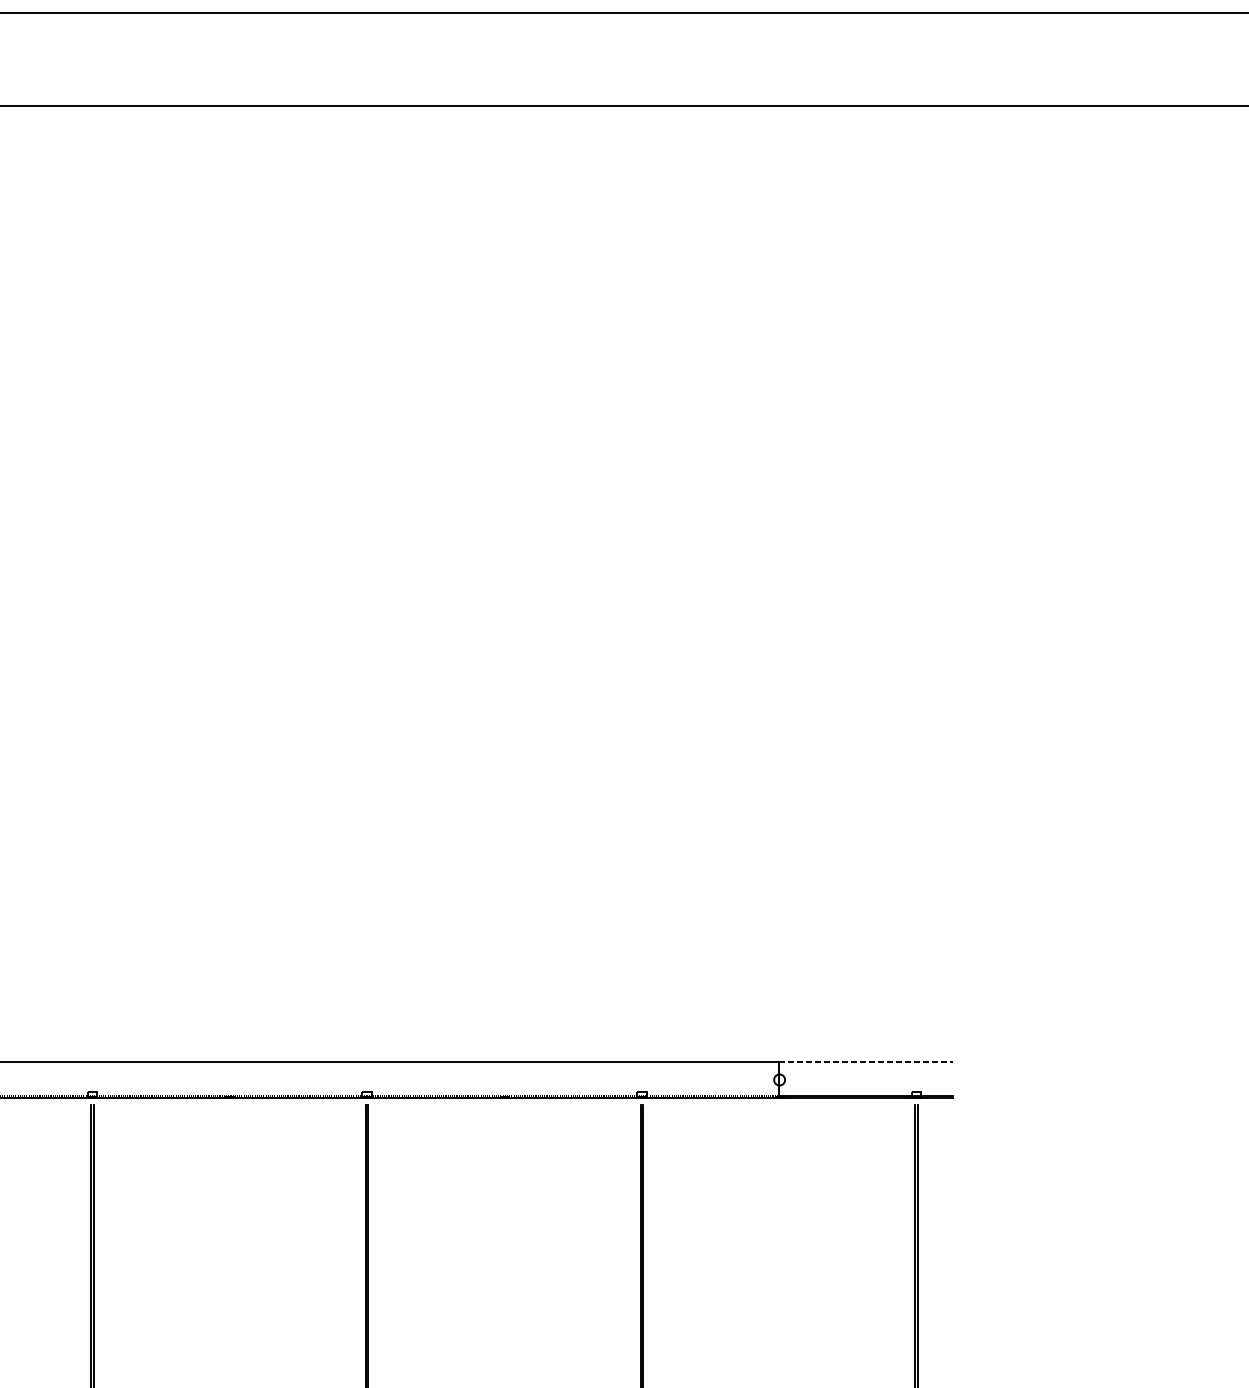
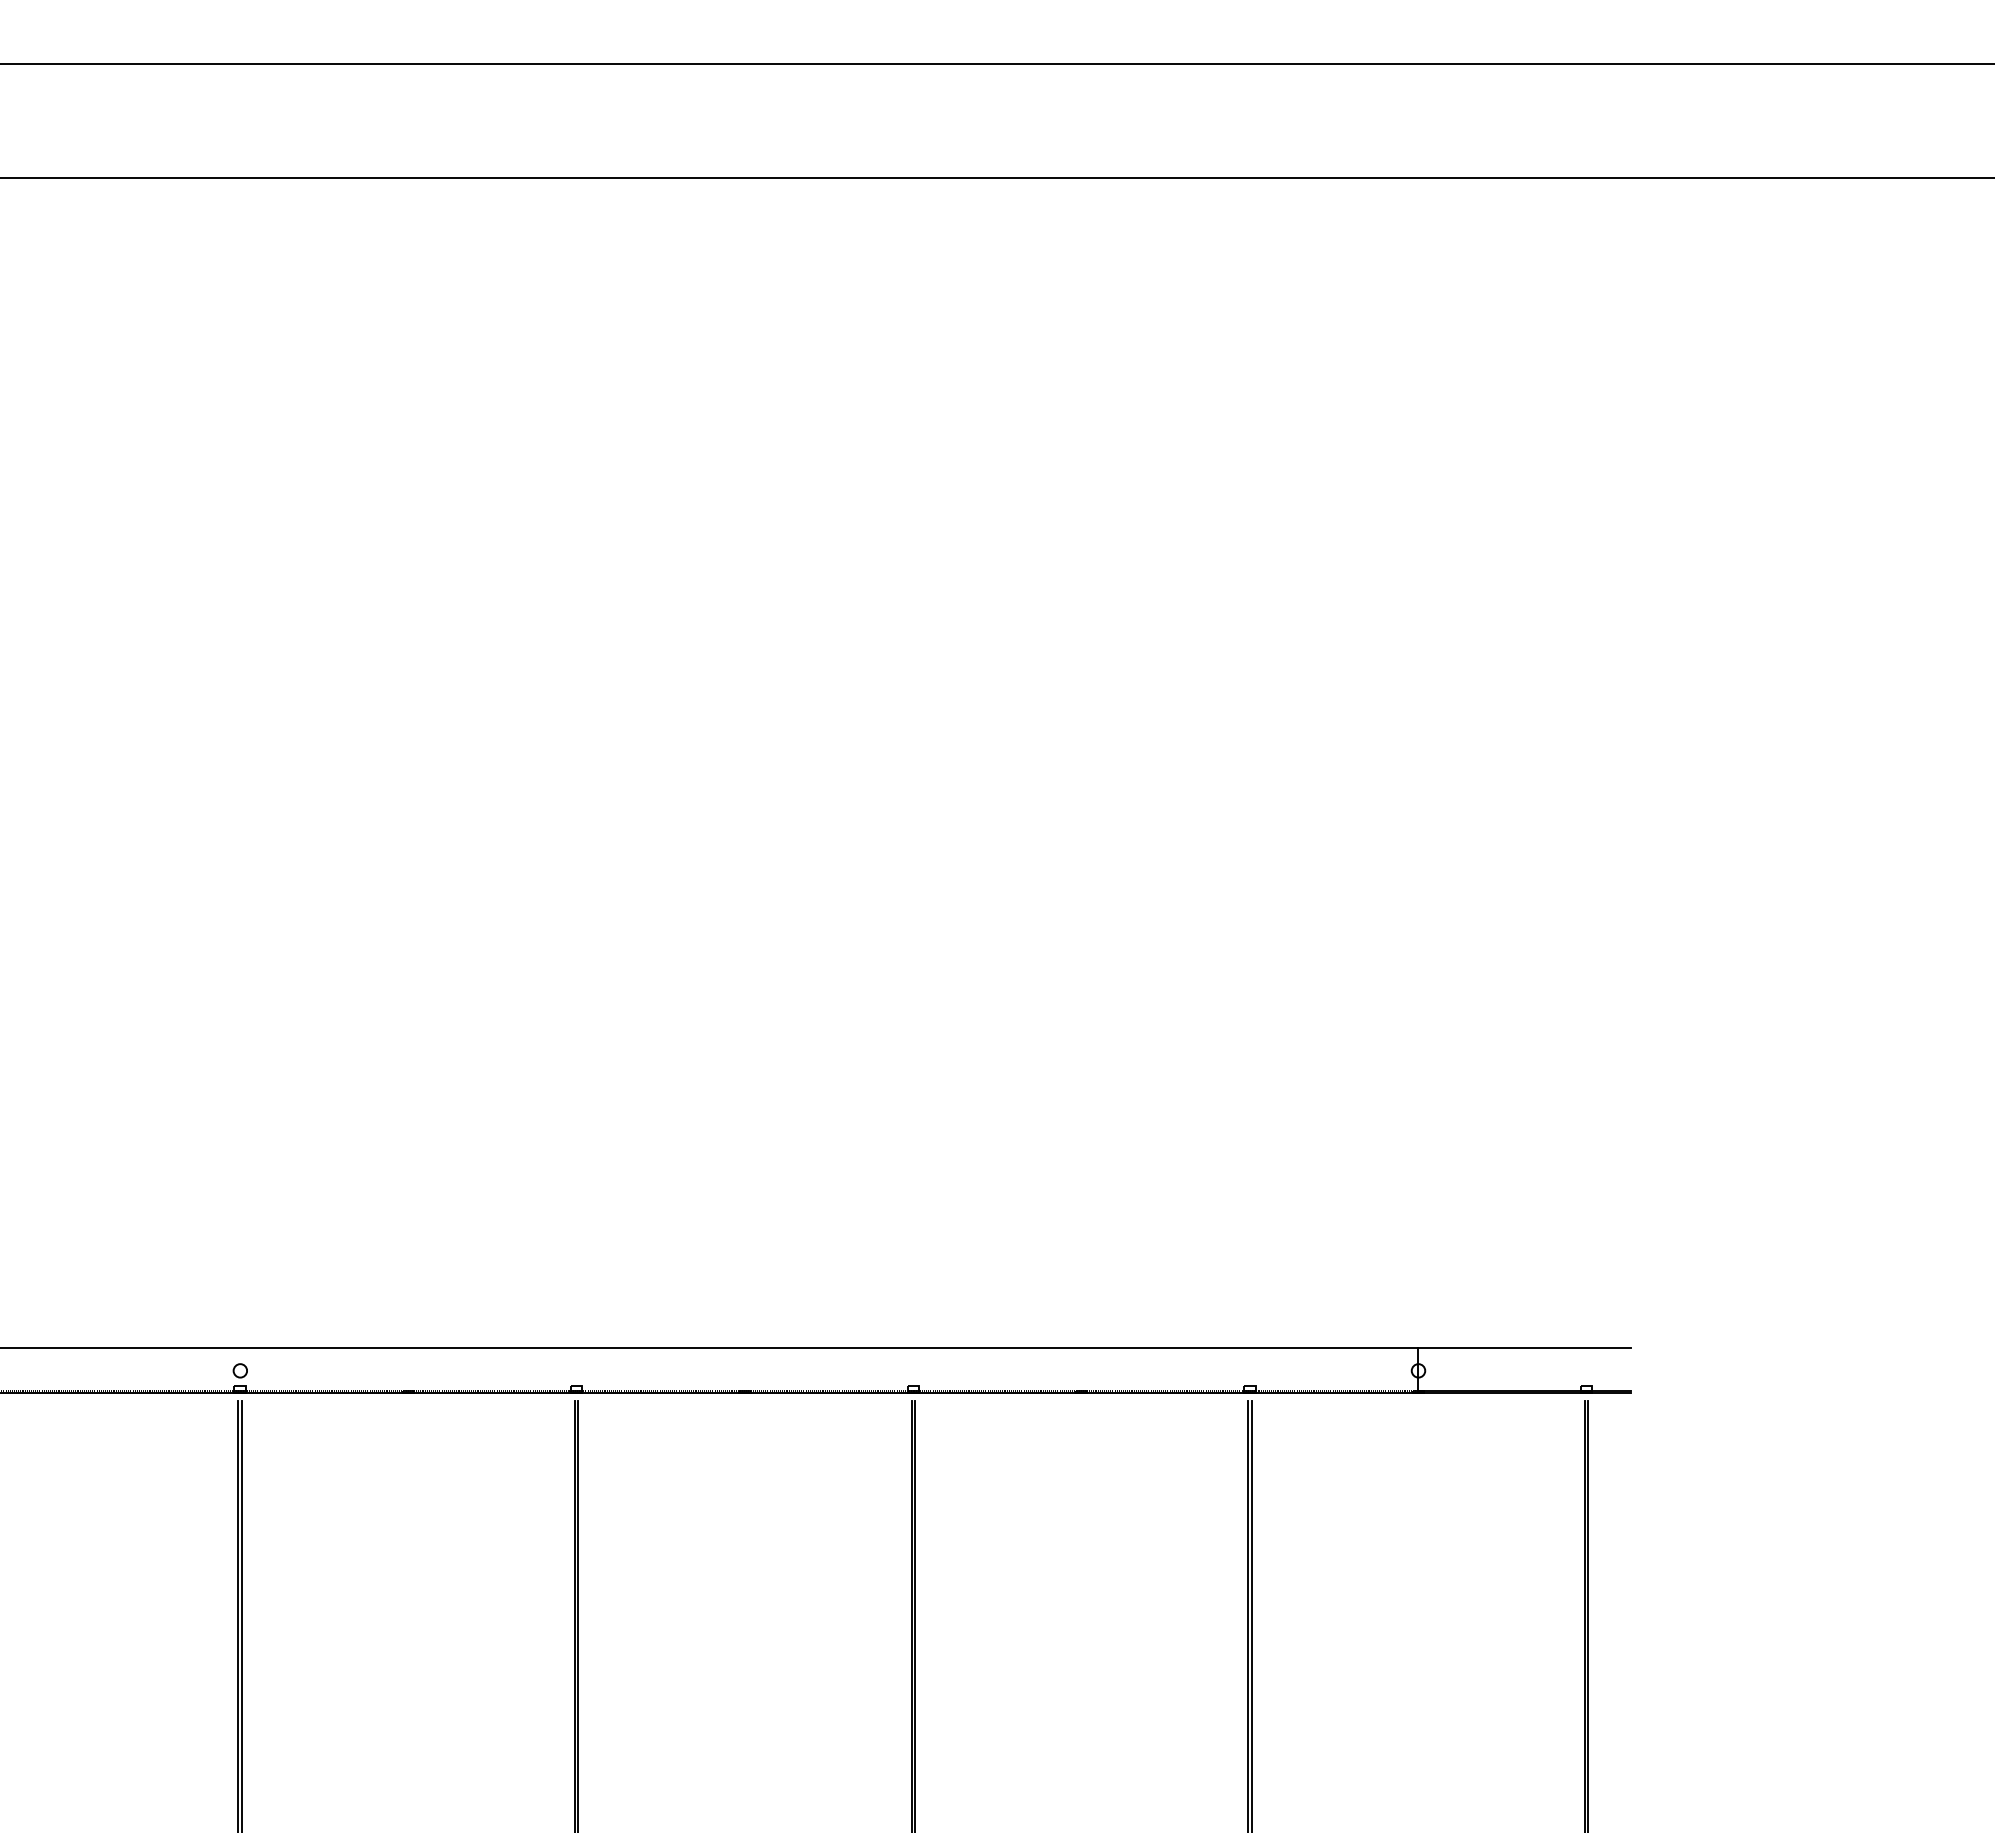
line: (866, 1061) -> (1524, 1348), dashed -> solid

